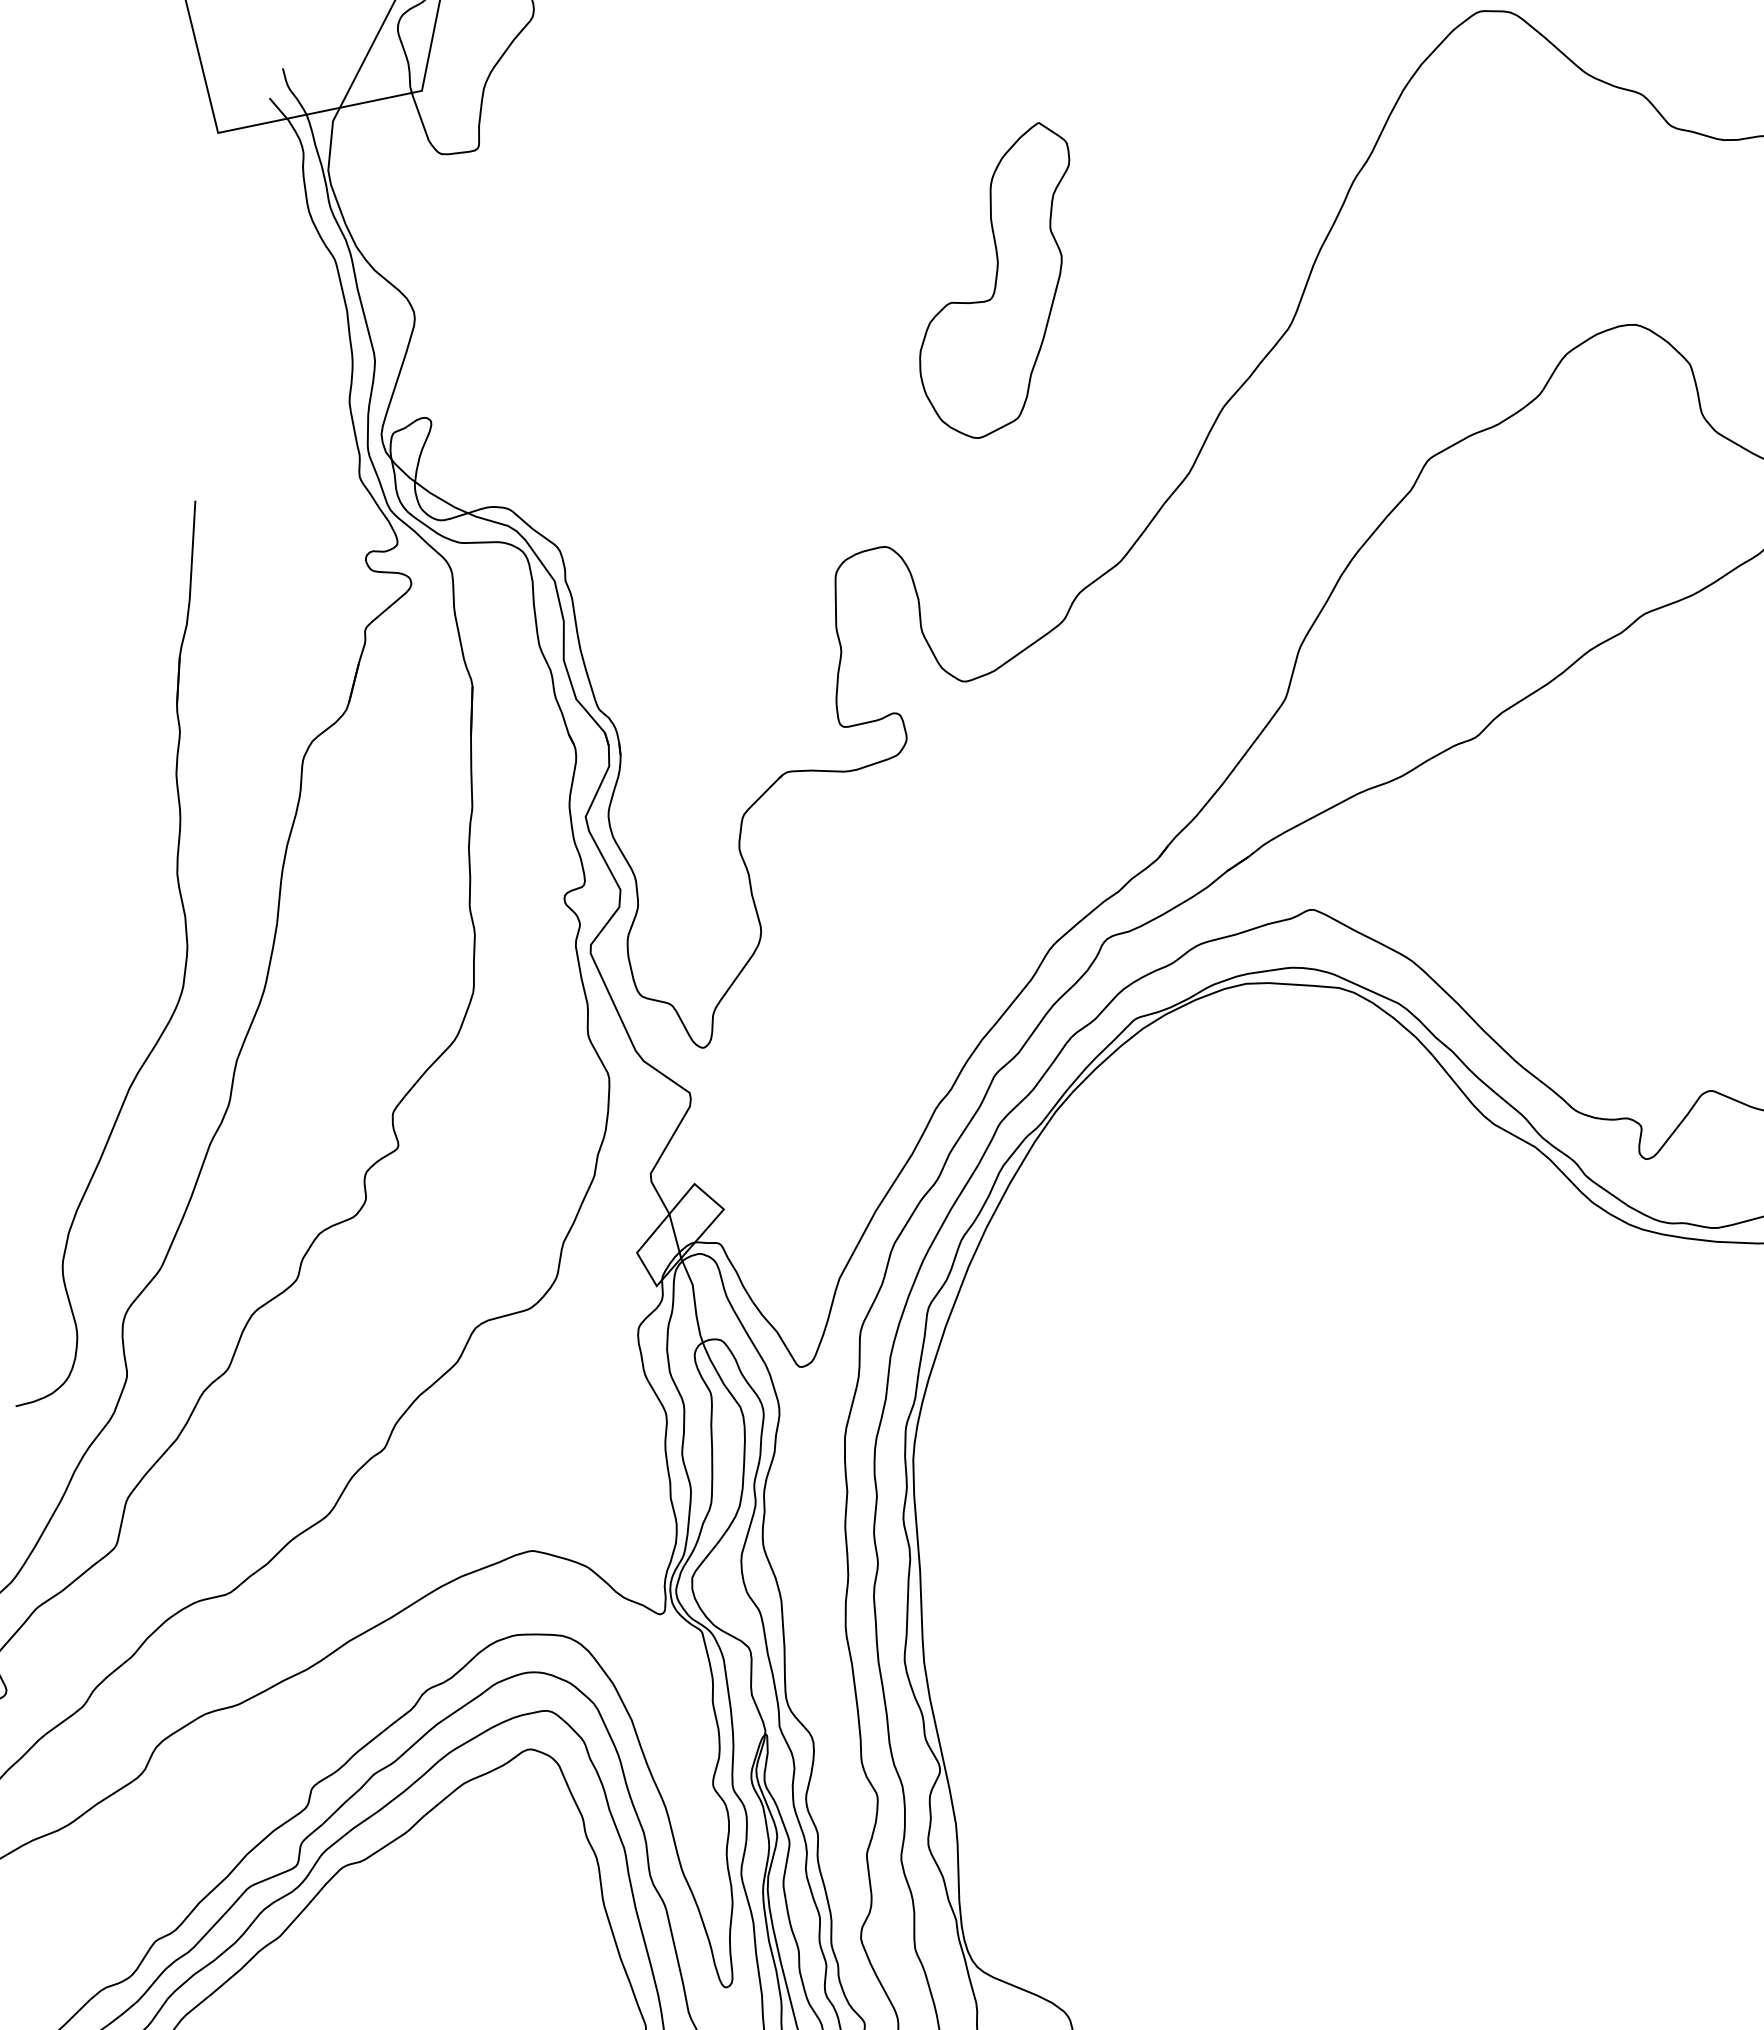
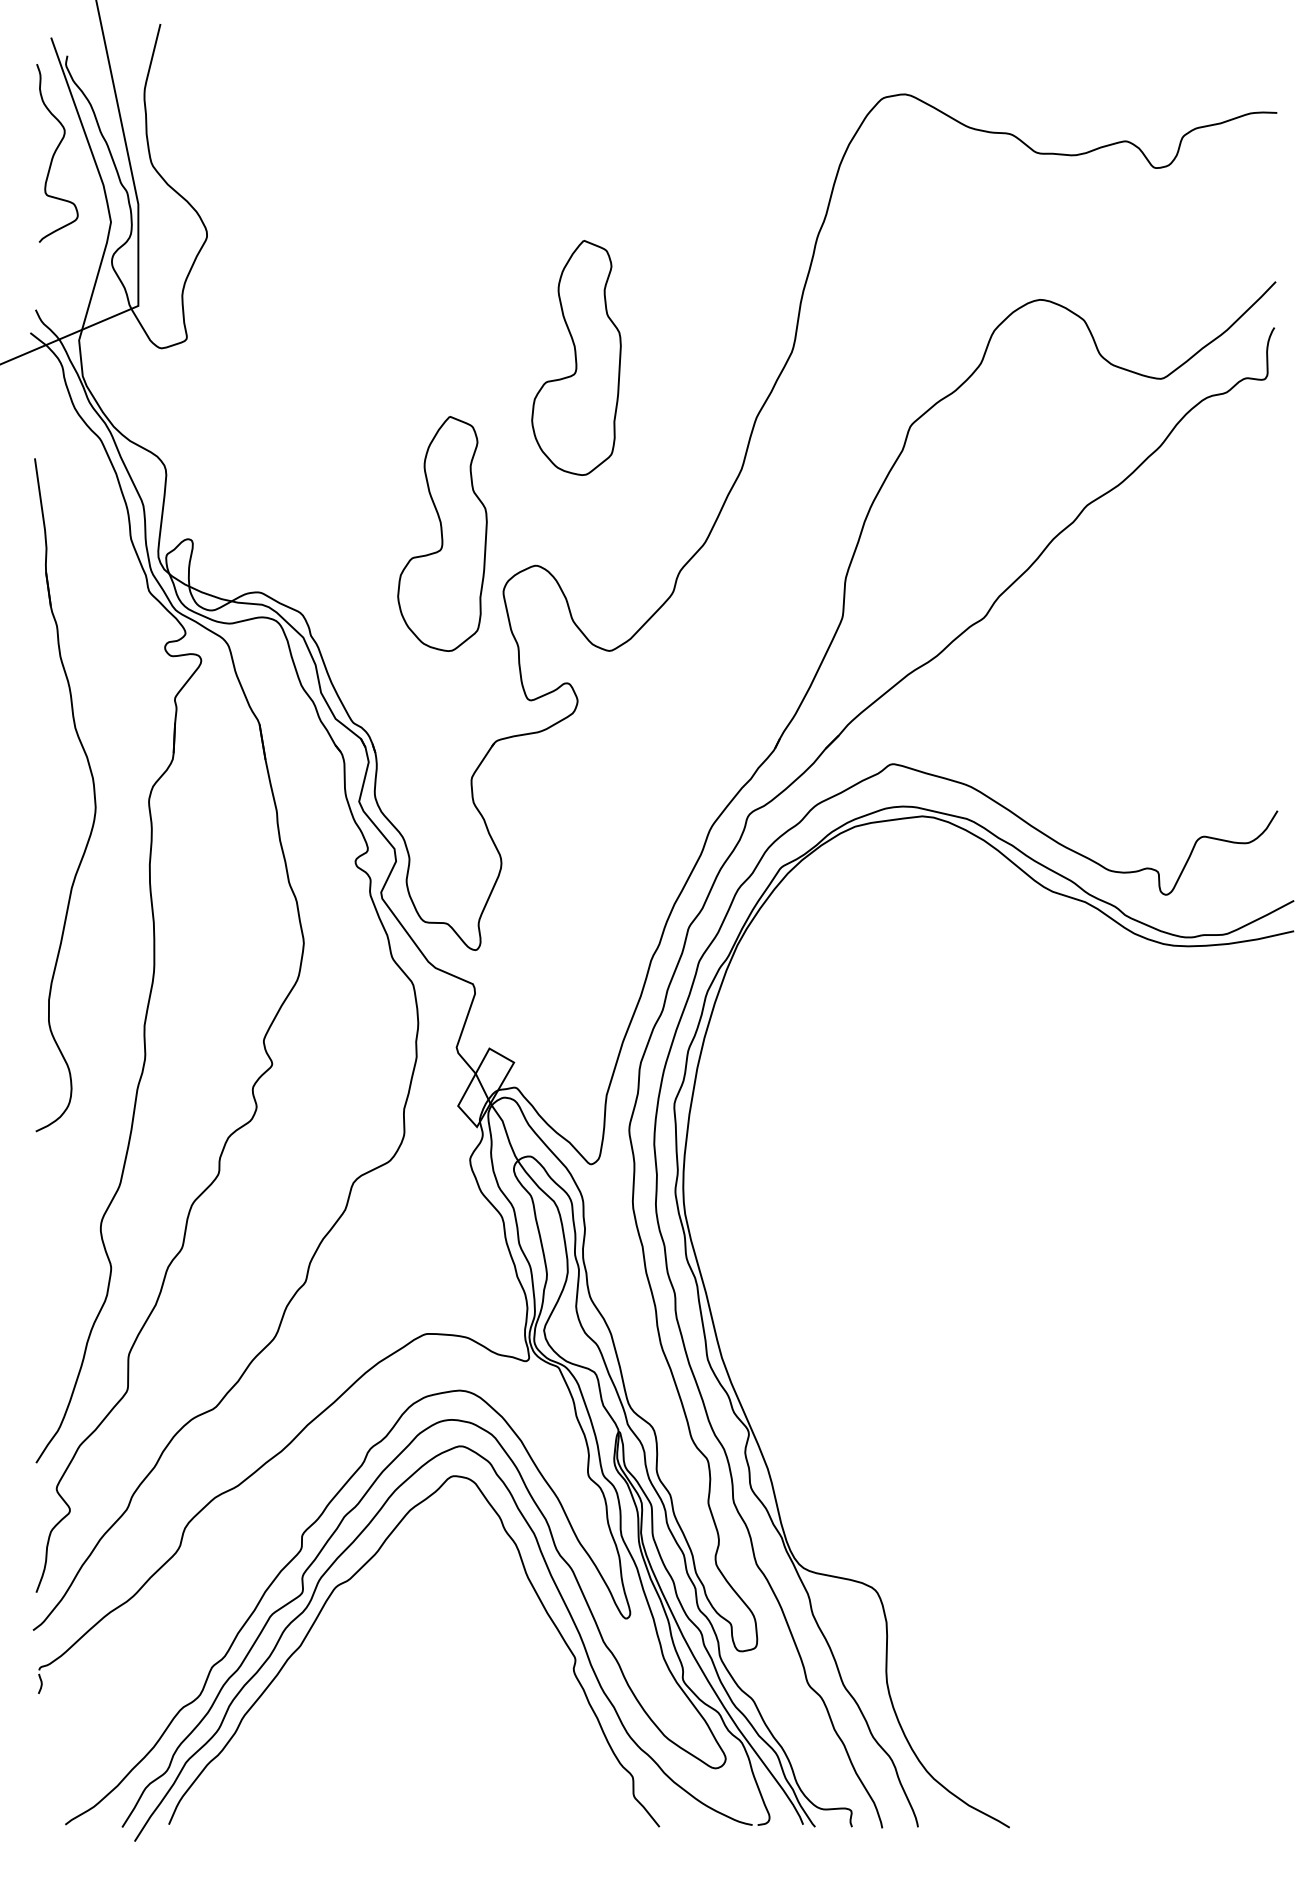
part: (769, 478) -> (442, 533), added
part: (183, 969) -> (93, 795), moved

